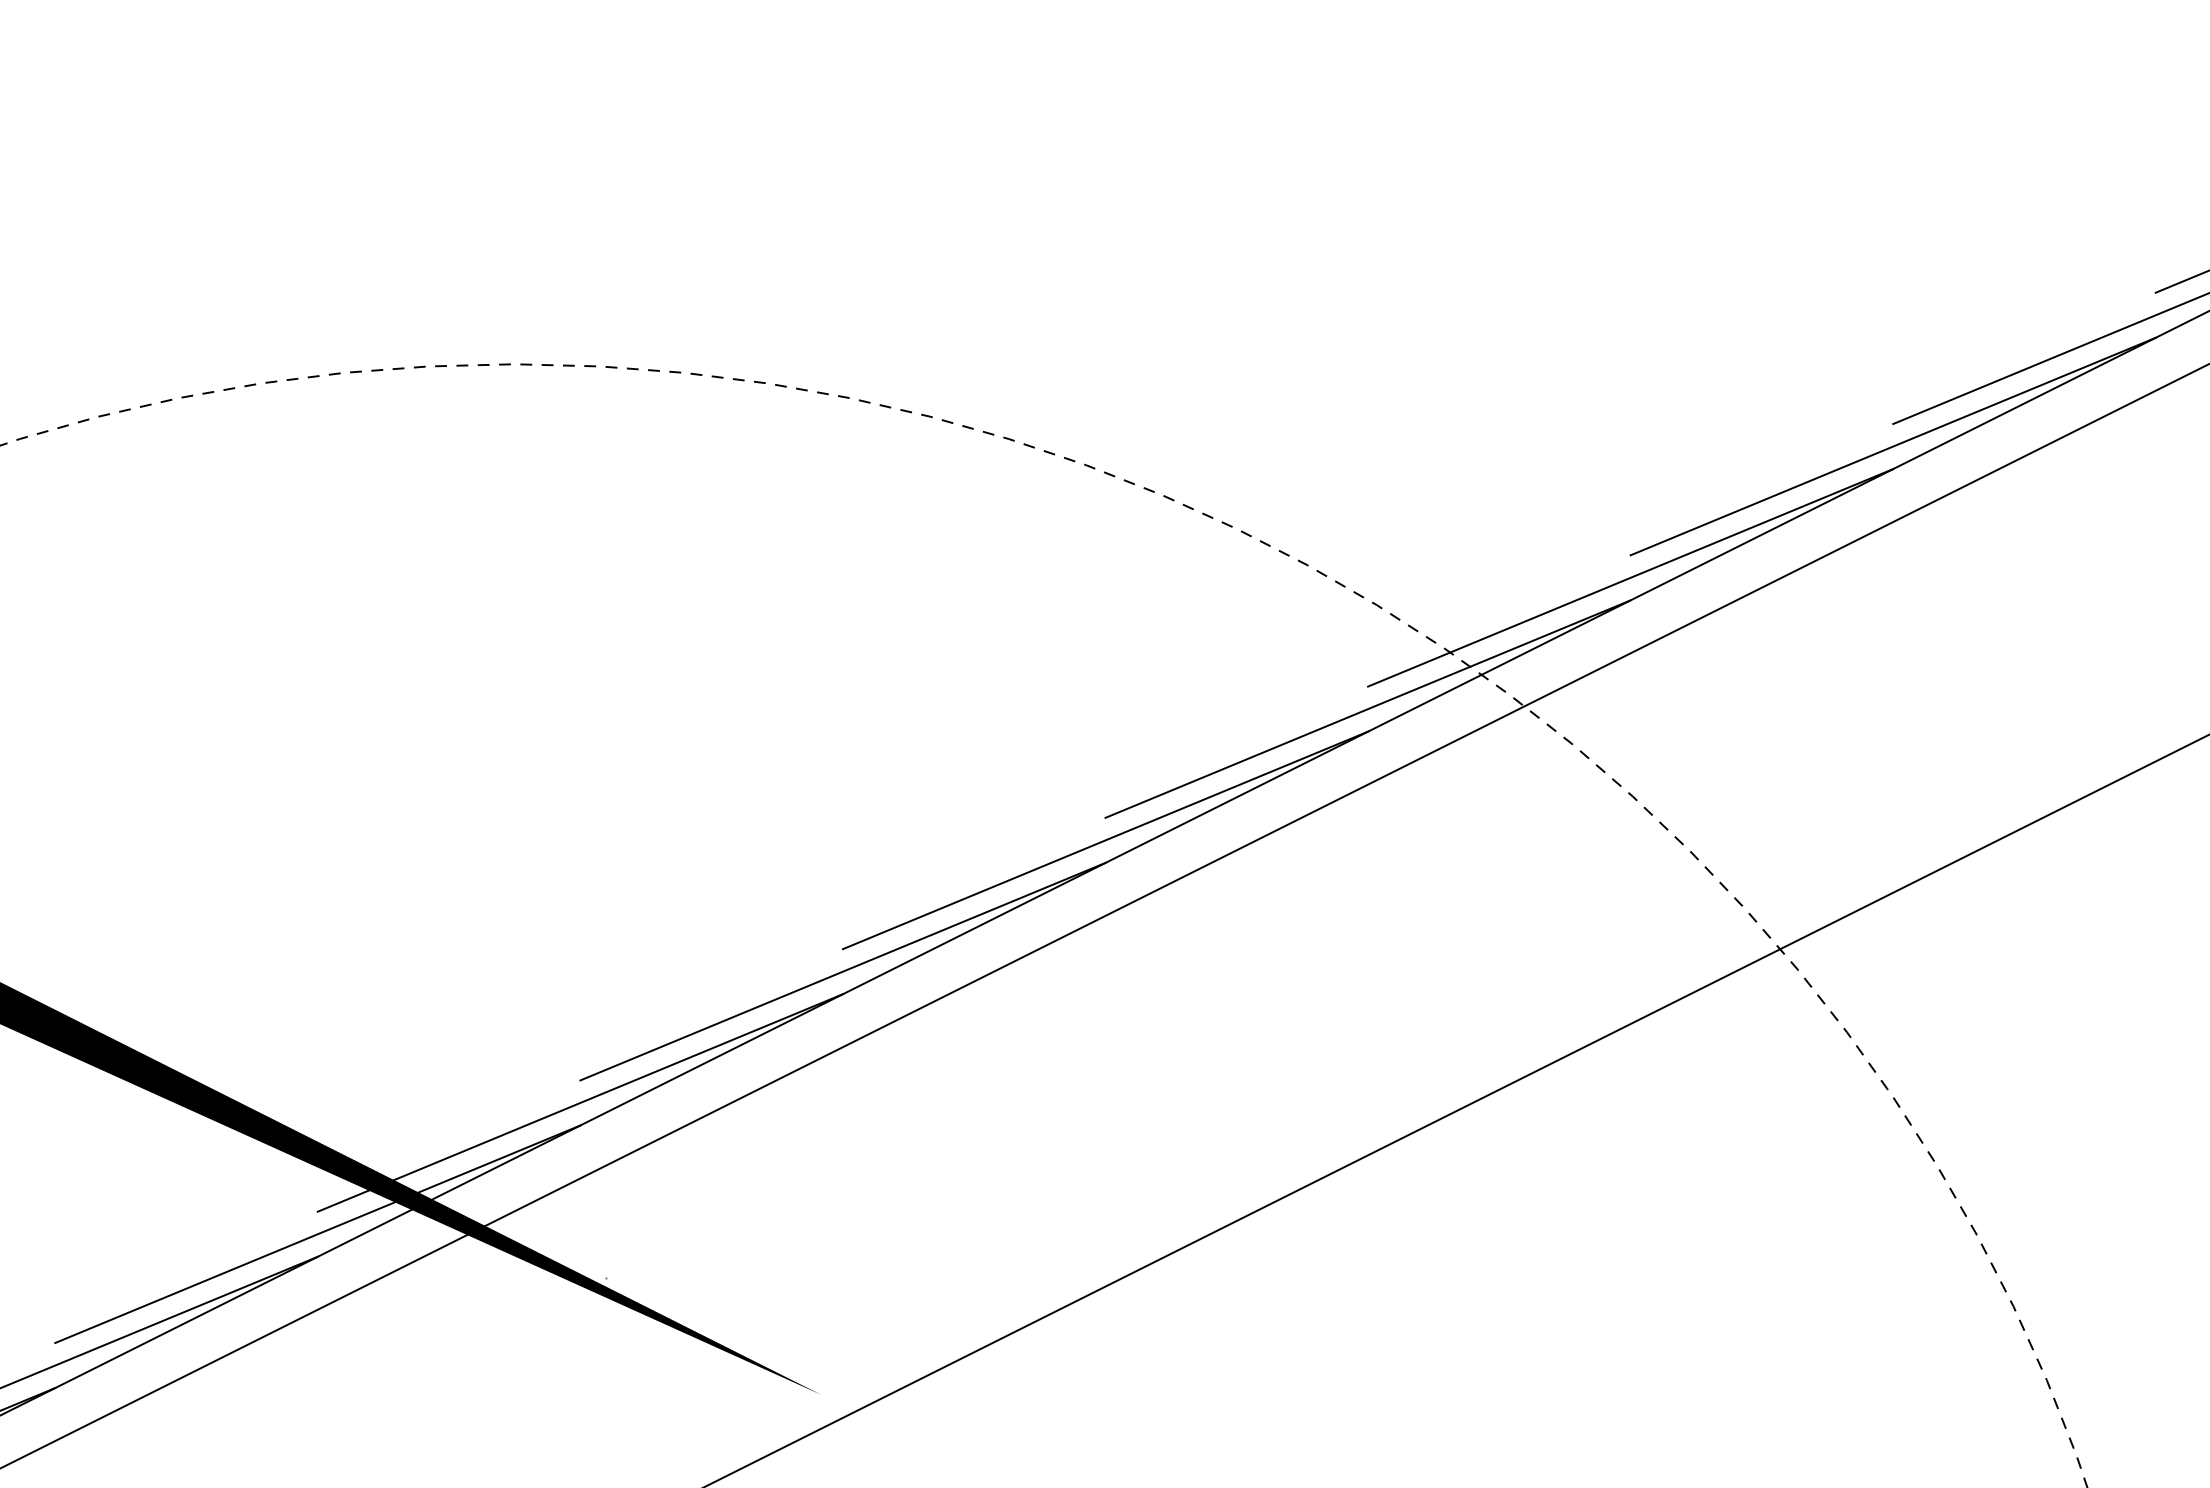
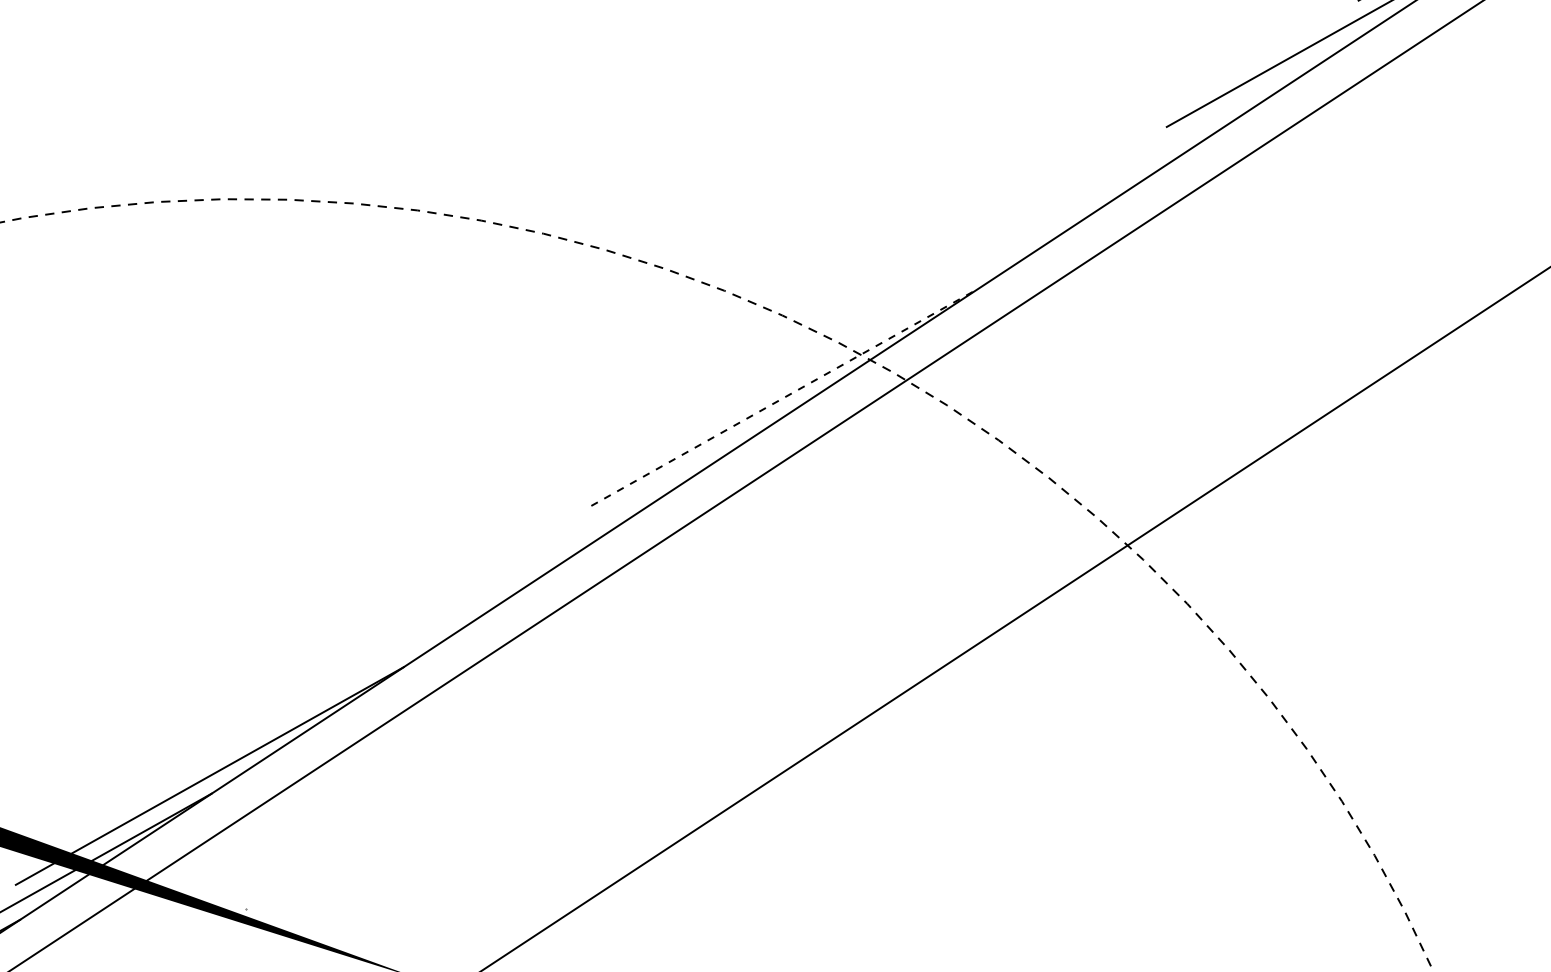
line: (1892, 446) -> (1168, 144), removed
line: (1630, 577) -> (976, 270), removed
line: (1368, 708) -> (785, 396), solid -> dashed
line: (1105, 840) -> (593, 523), removed
line: (842, 971) -> (401, 649), removed

